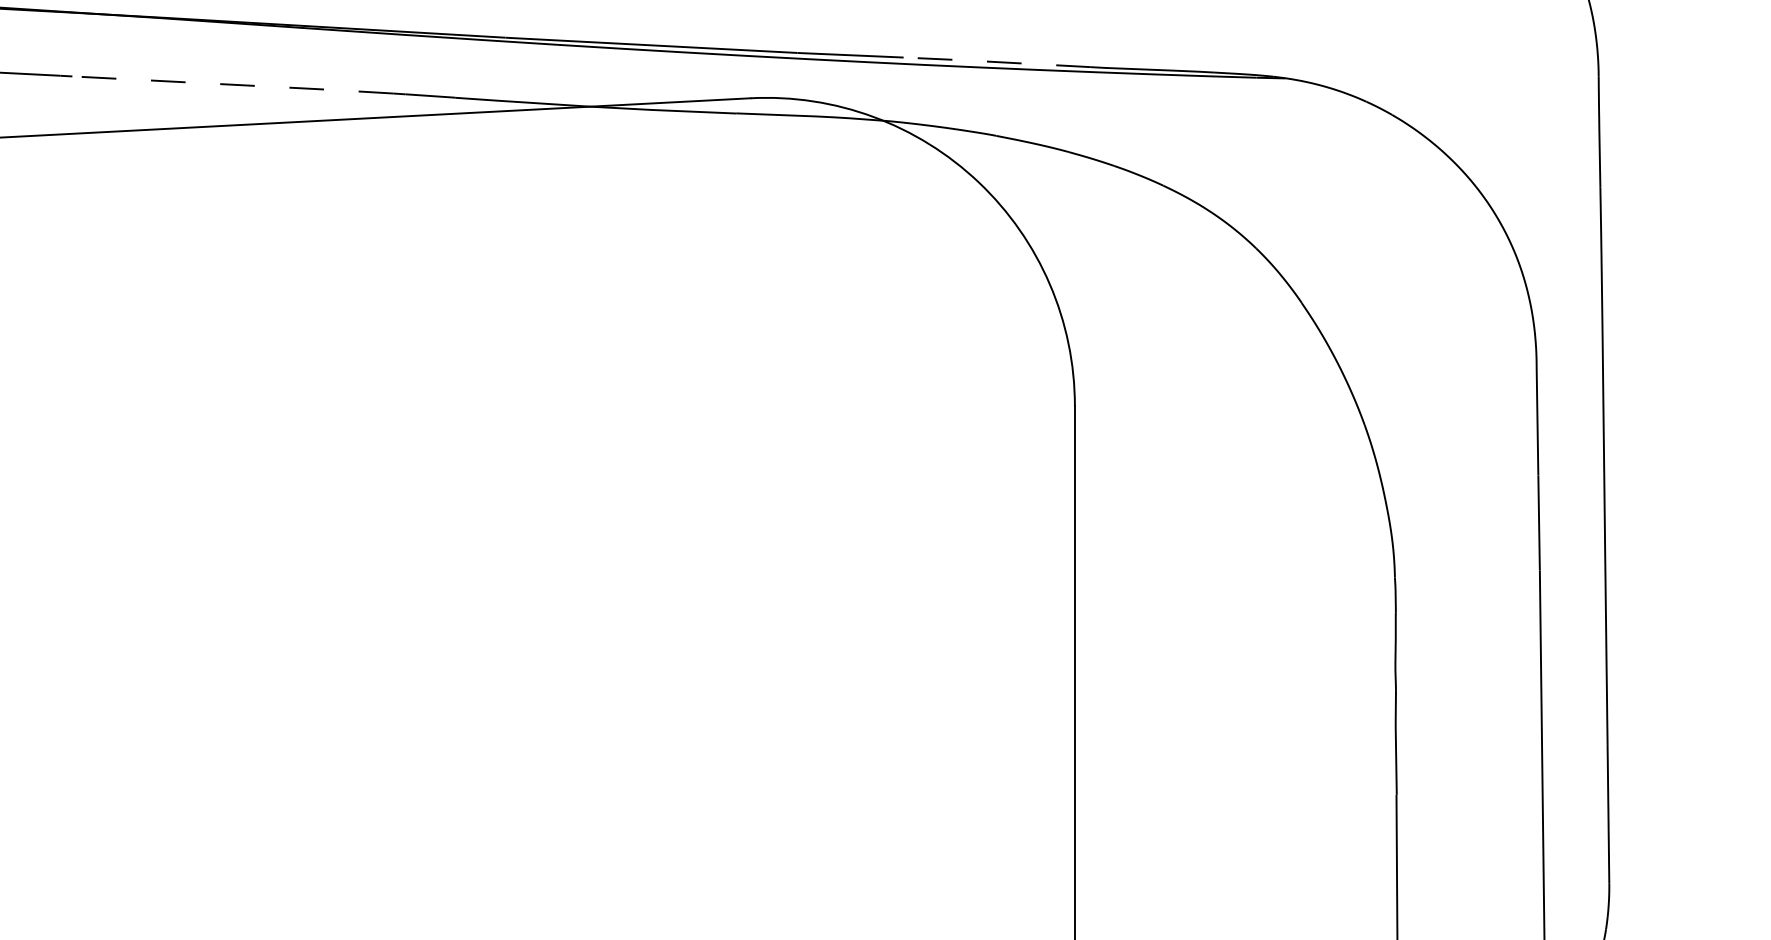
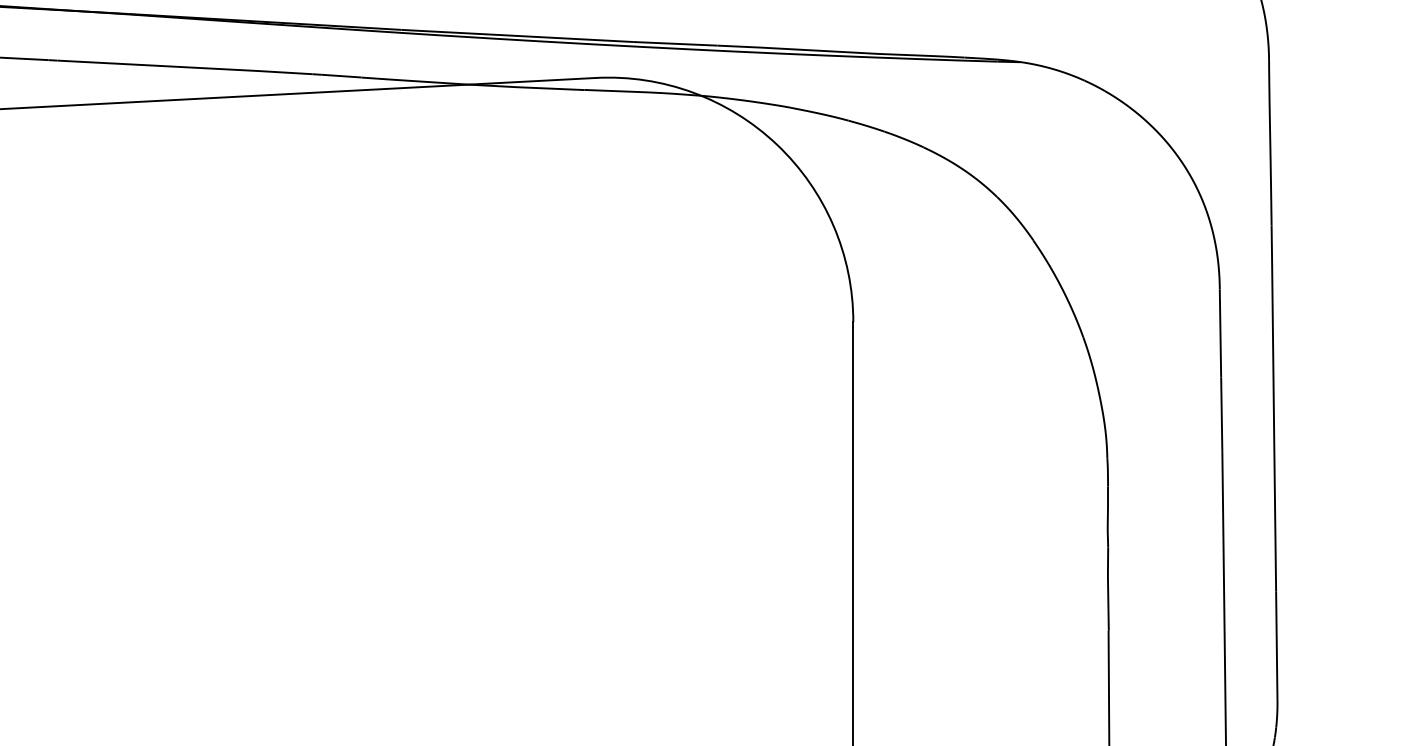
line: (996, 62) -> (791, 49), dashed -> solid
line: (232, 84) -> (184, 67), dashed -> solid

